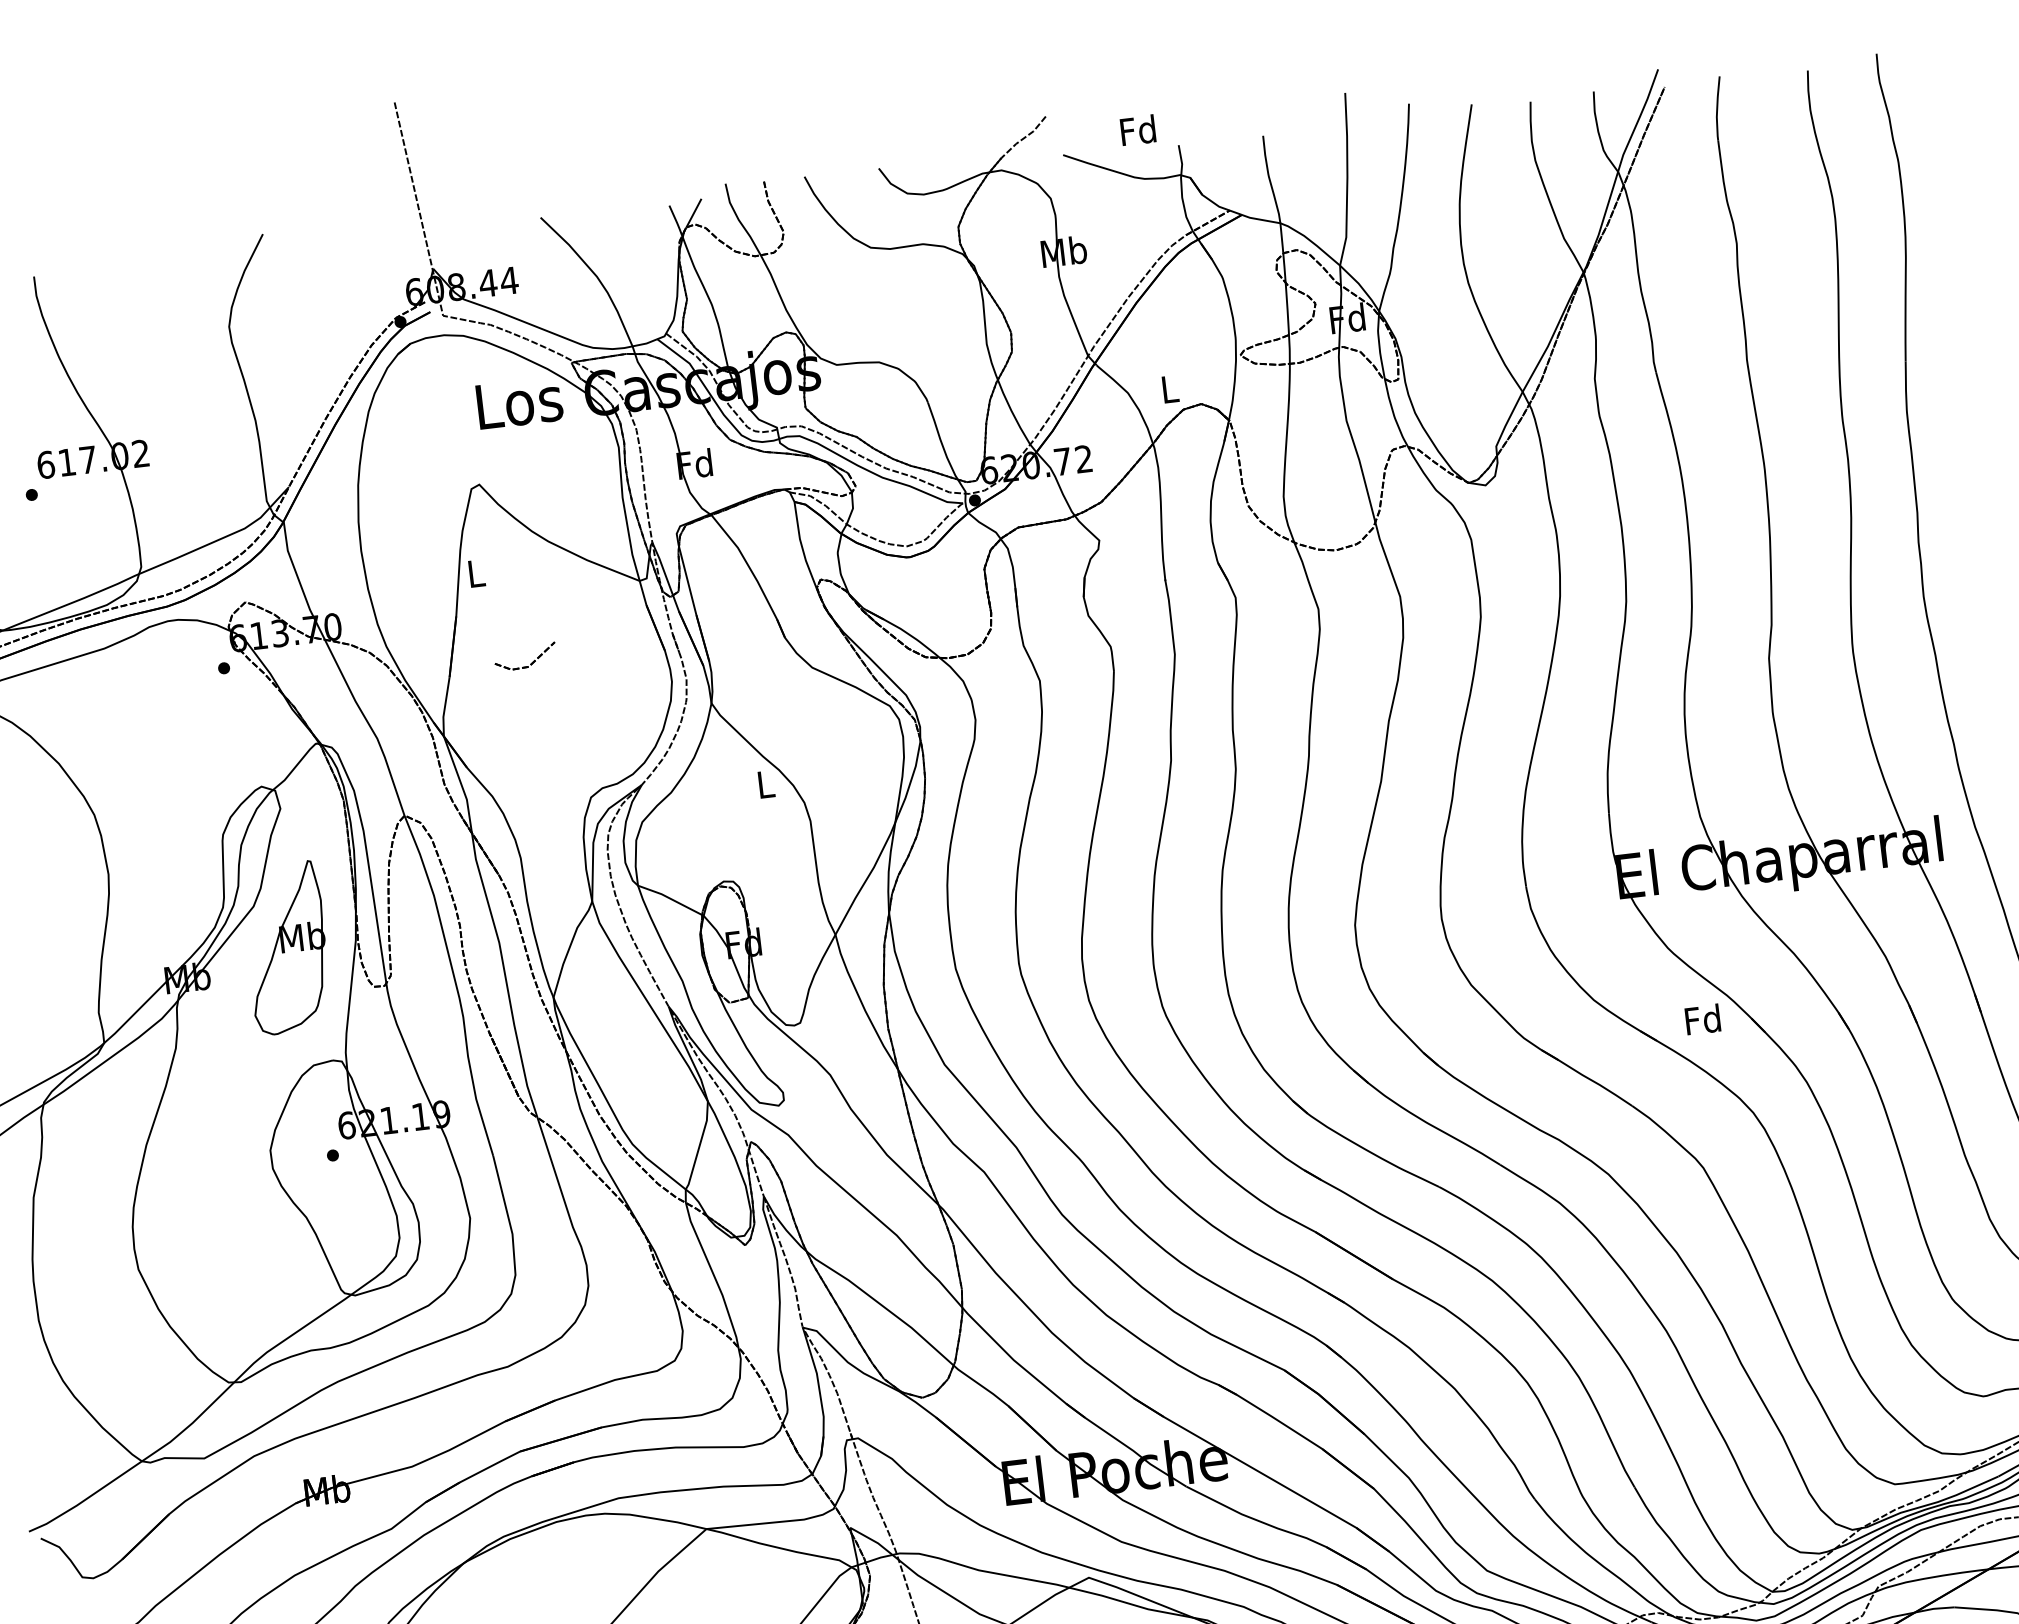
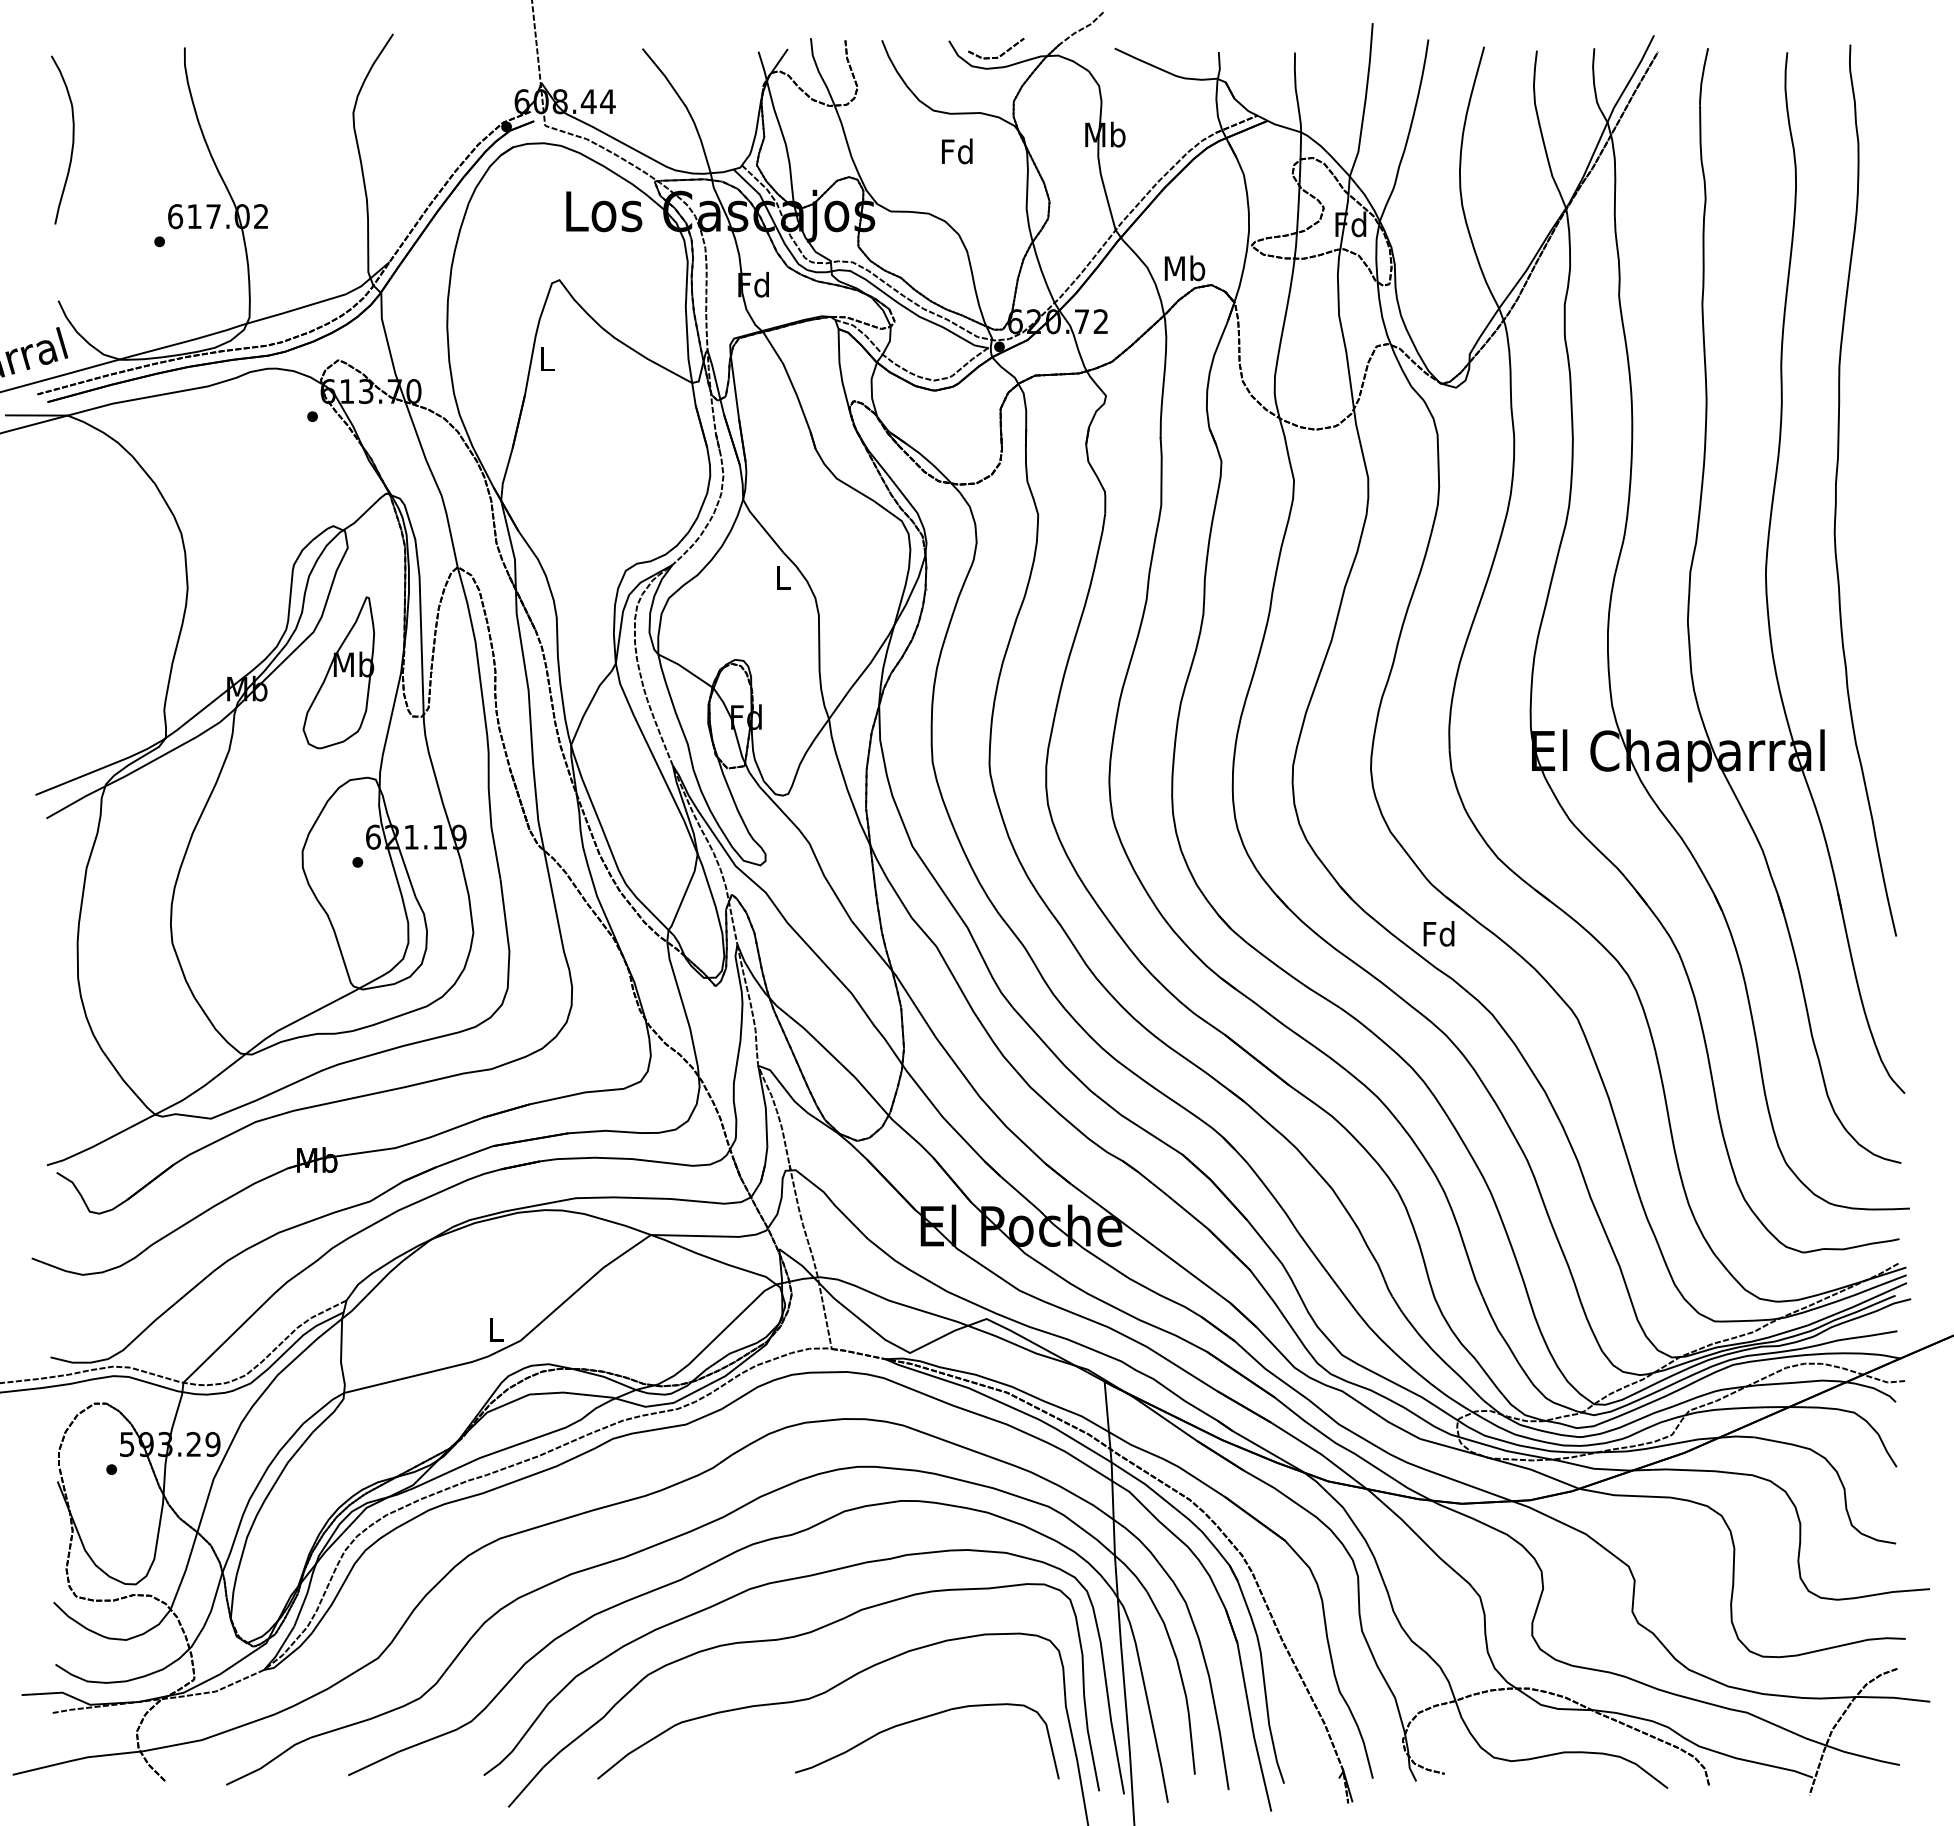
text: (1138, 130) -> (957, 151), moved
text: (1169, 389) -> (1184, 268), L -> Mb
part: (530, 662) -> (1000, 54), moved
text: (1702, 1019) -> (1438, 933), moved

